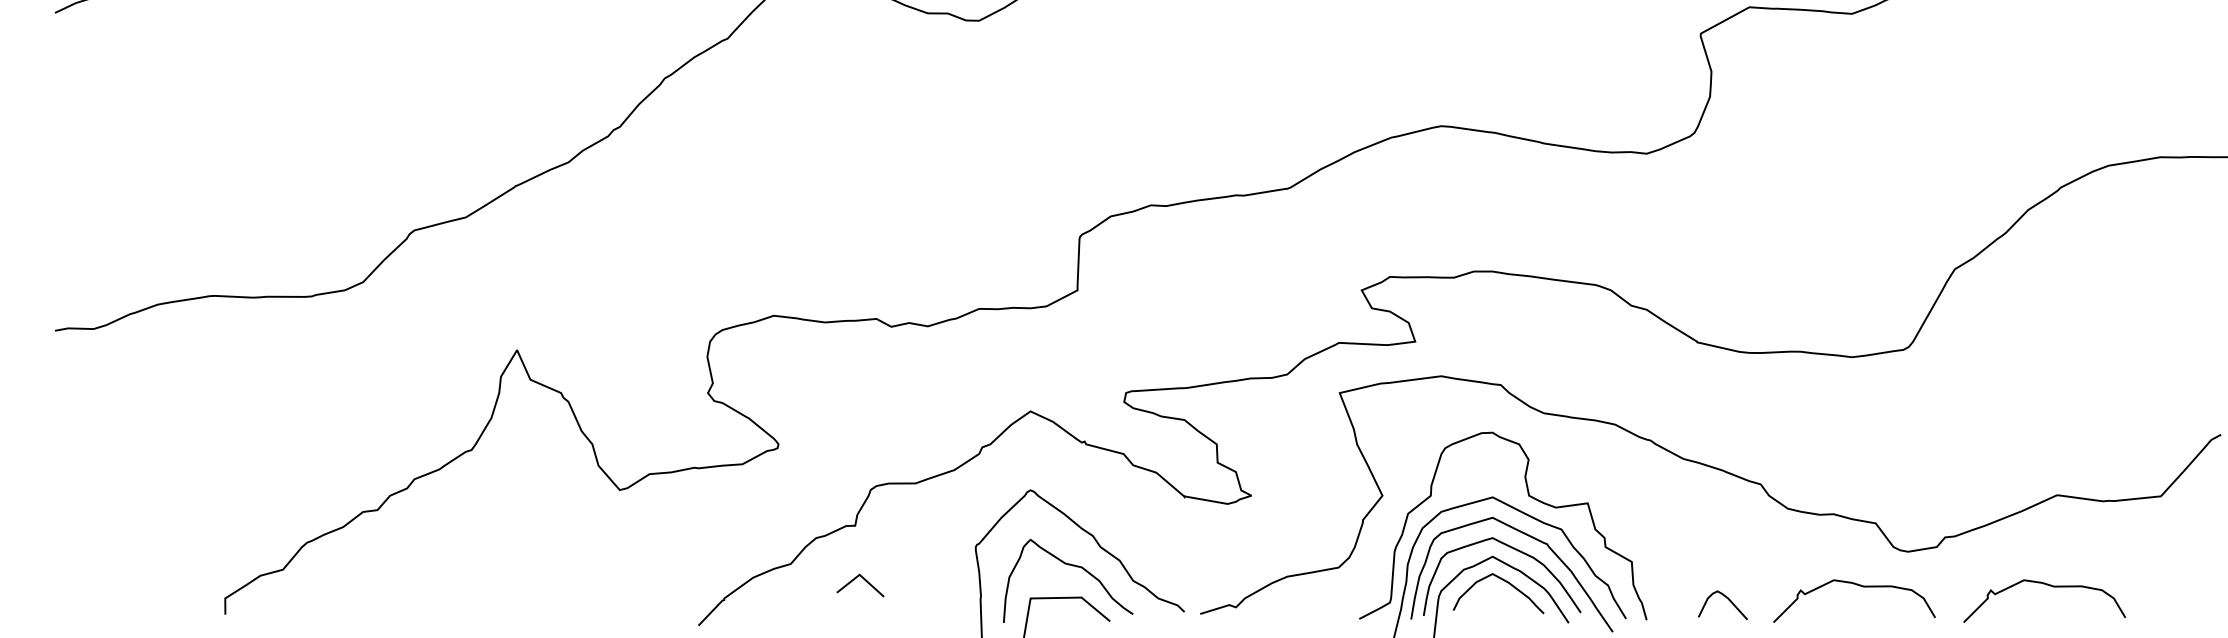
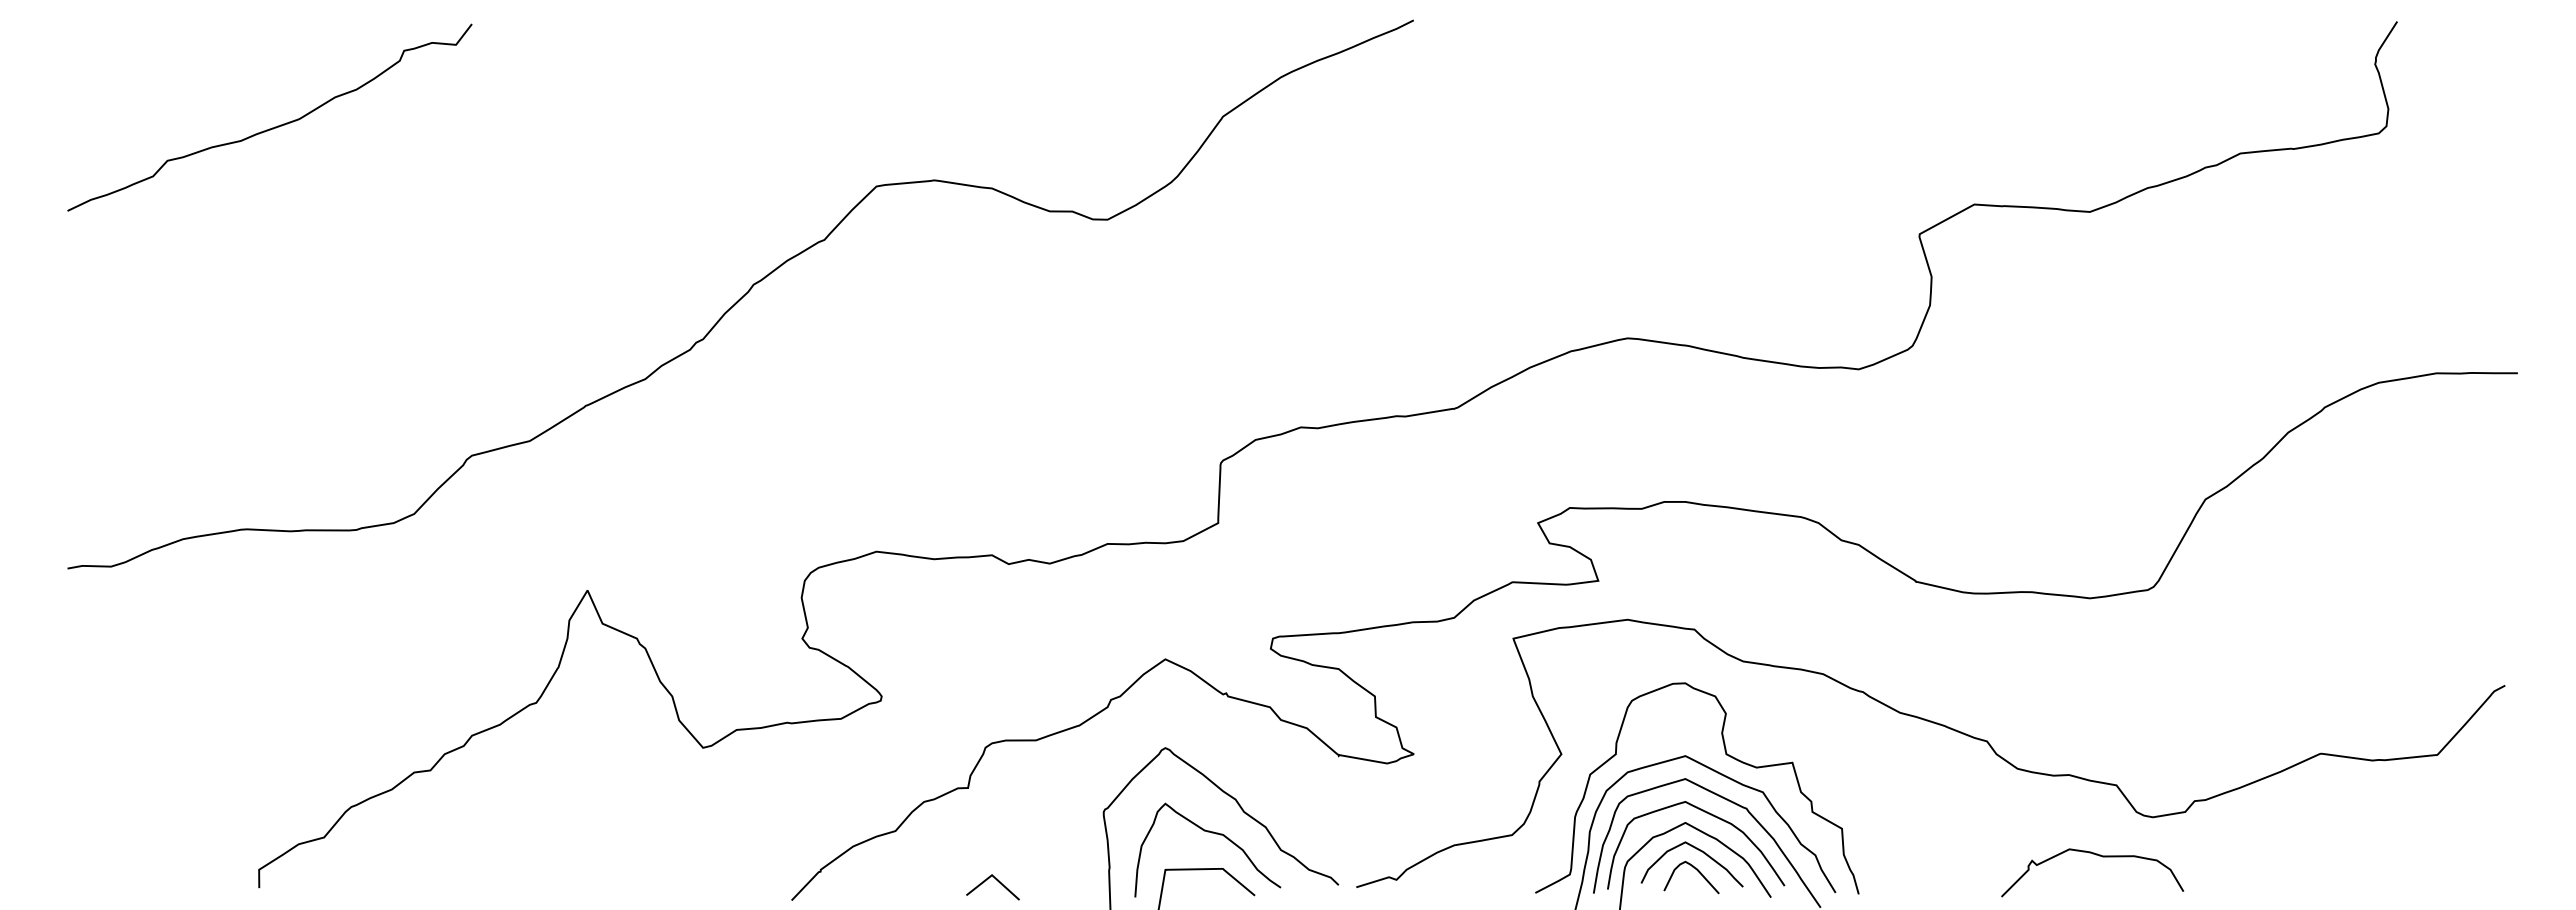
line: (864, 580) -> (997, 881), moved
curve: (2048, 585) -> (2310, 855), removed
curve: (1728, 599) -> (1697, 871), moved

